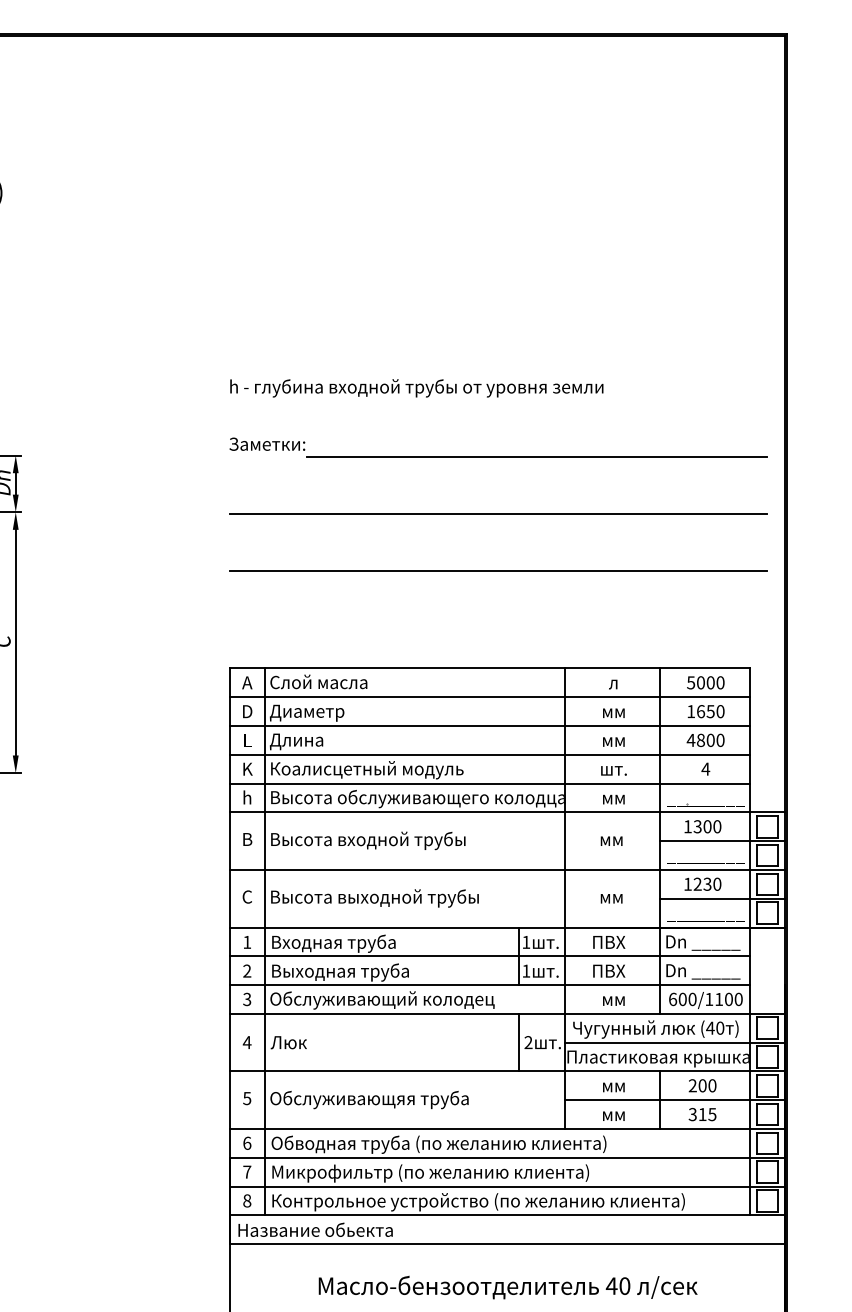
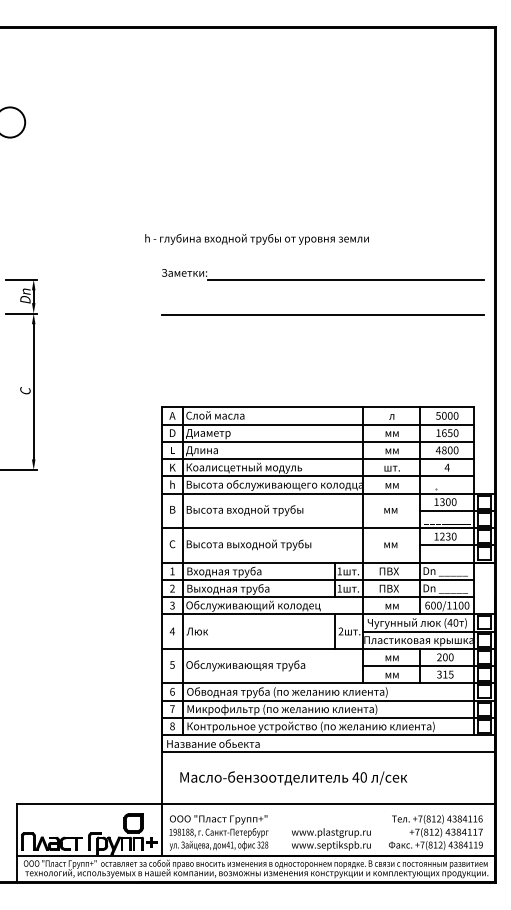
text: (415, 388) -> (256, 239), moved
line: (497, 572) -> (322, 349), removed
text: (507, 1287) -> (293, 778), moved

